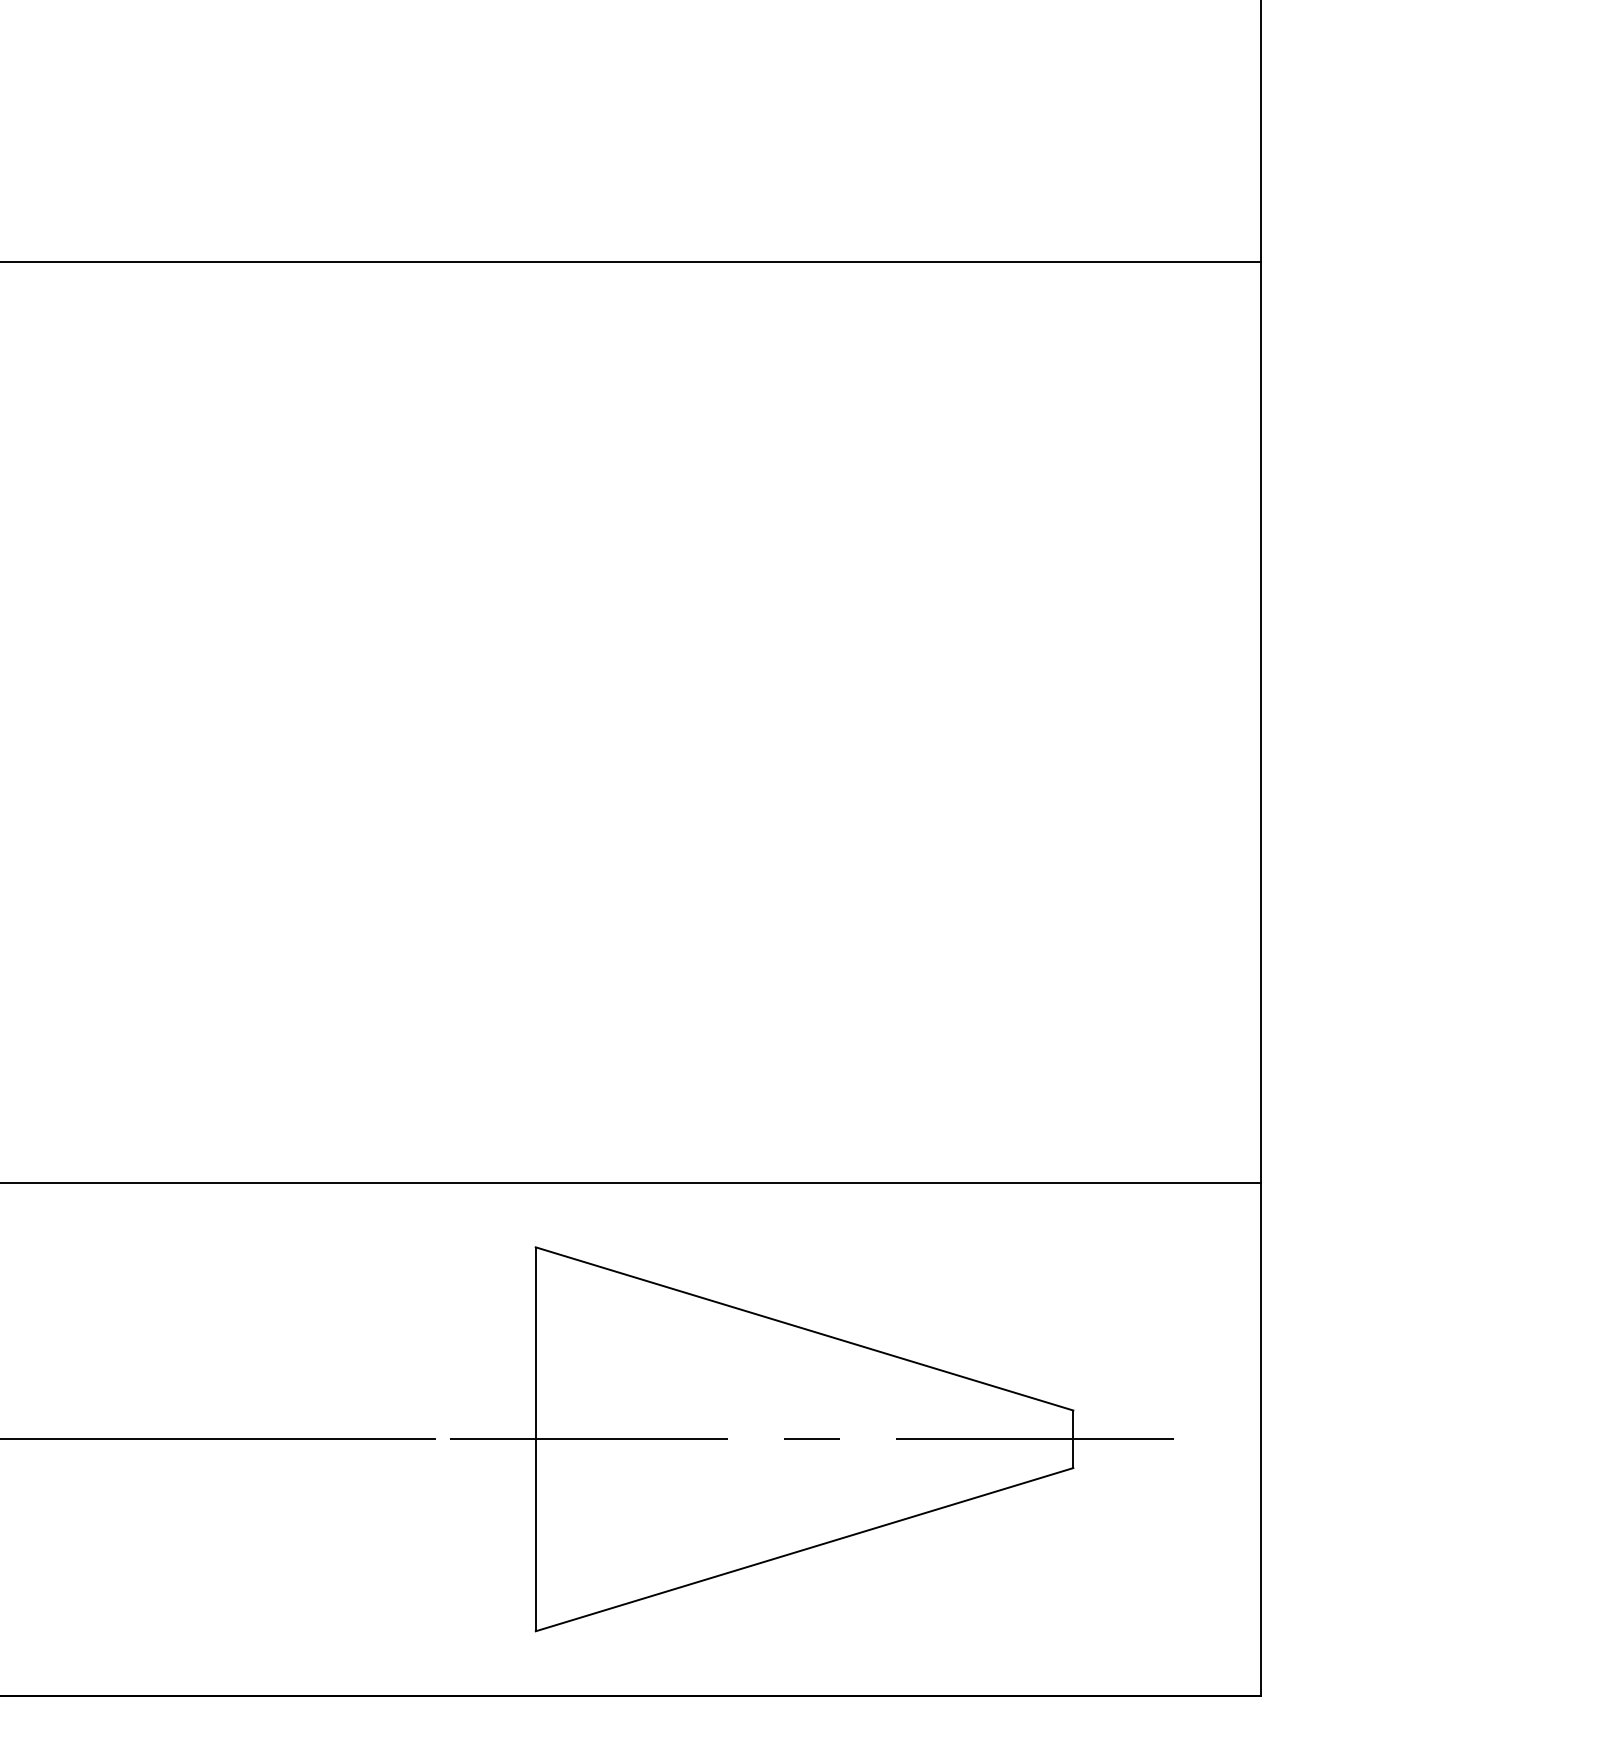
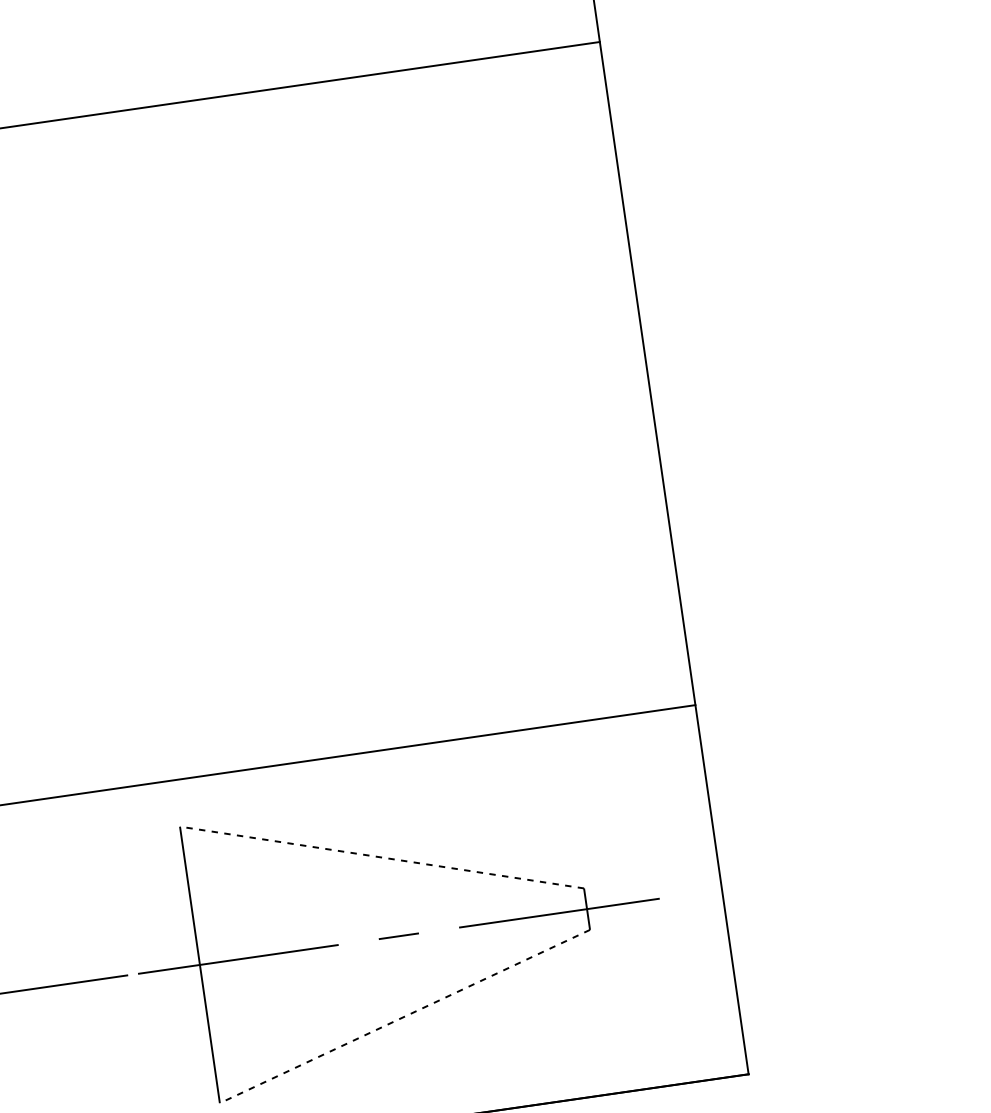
line: (804, 1328) -> (381, 857), solid -> dashed
line: (804, 1549) -> (404, 1016), solid -> dashed

